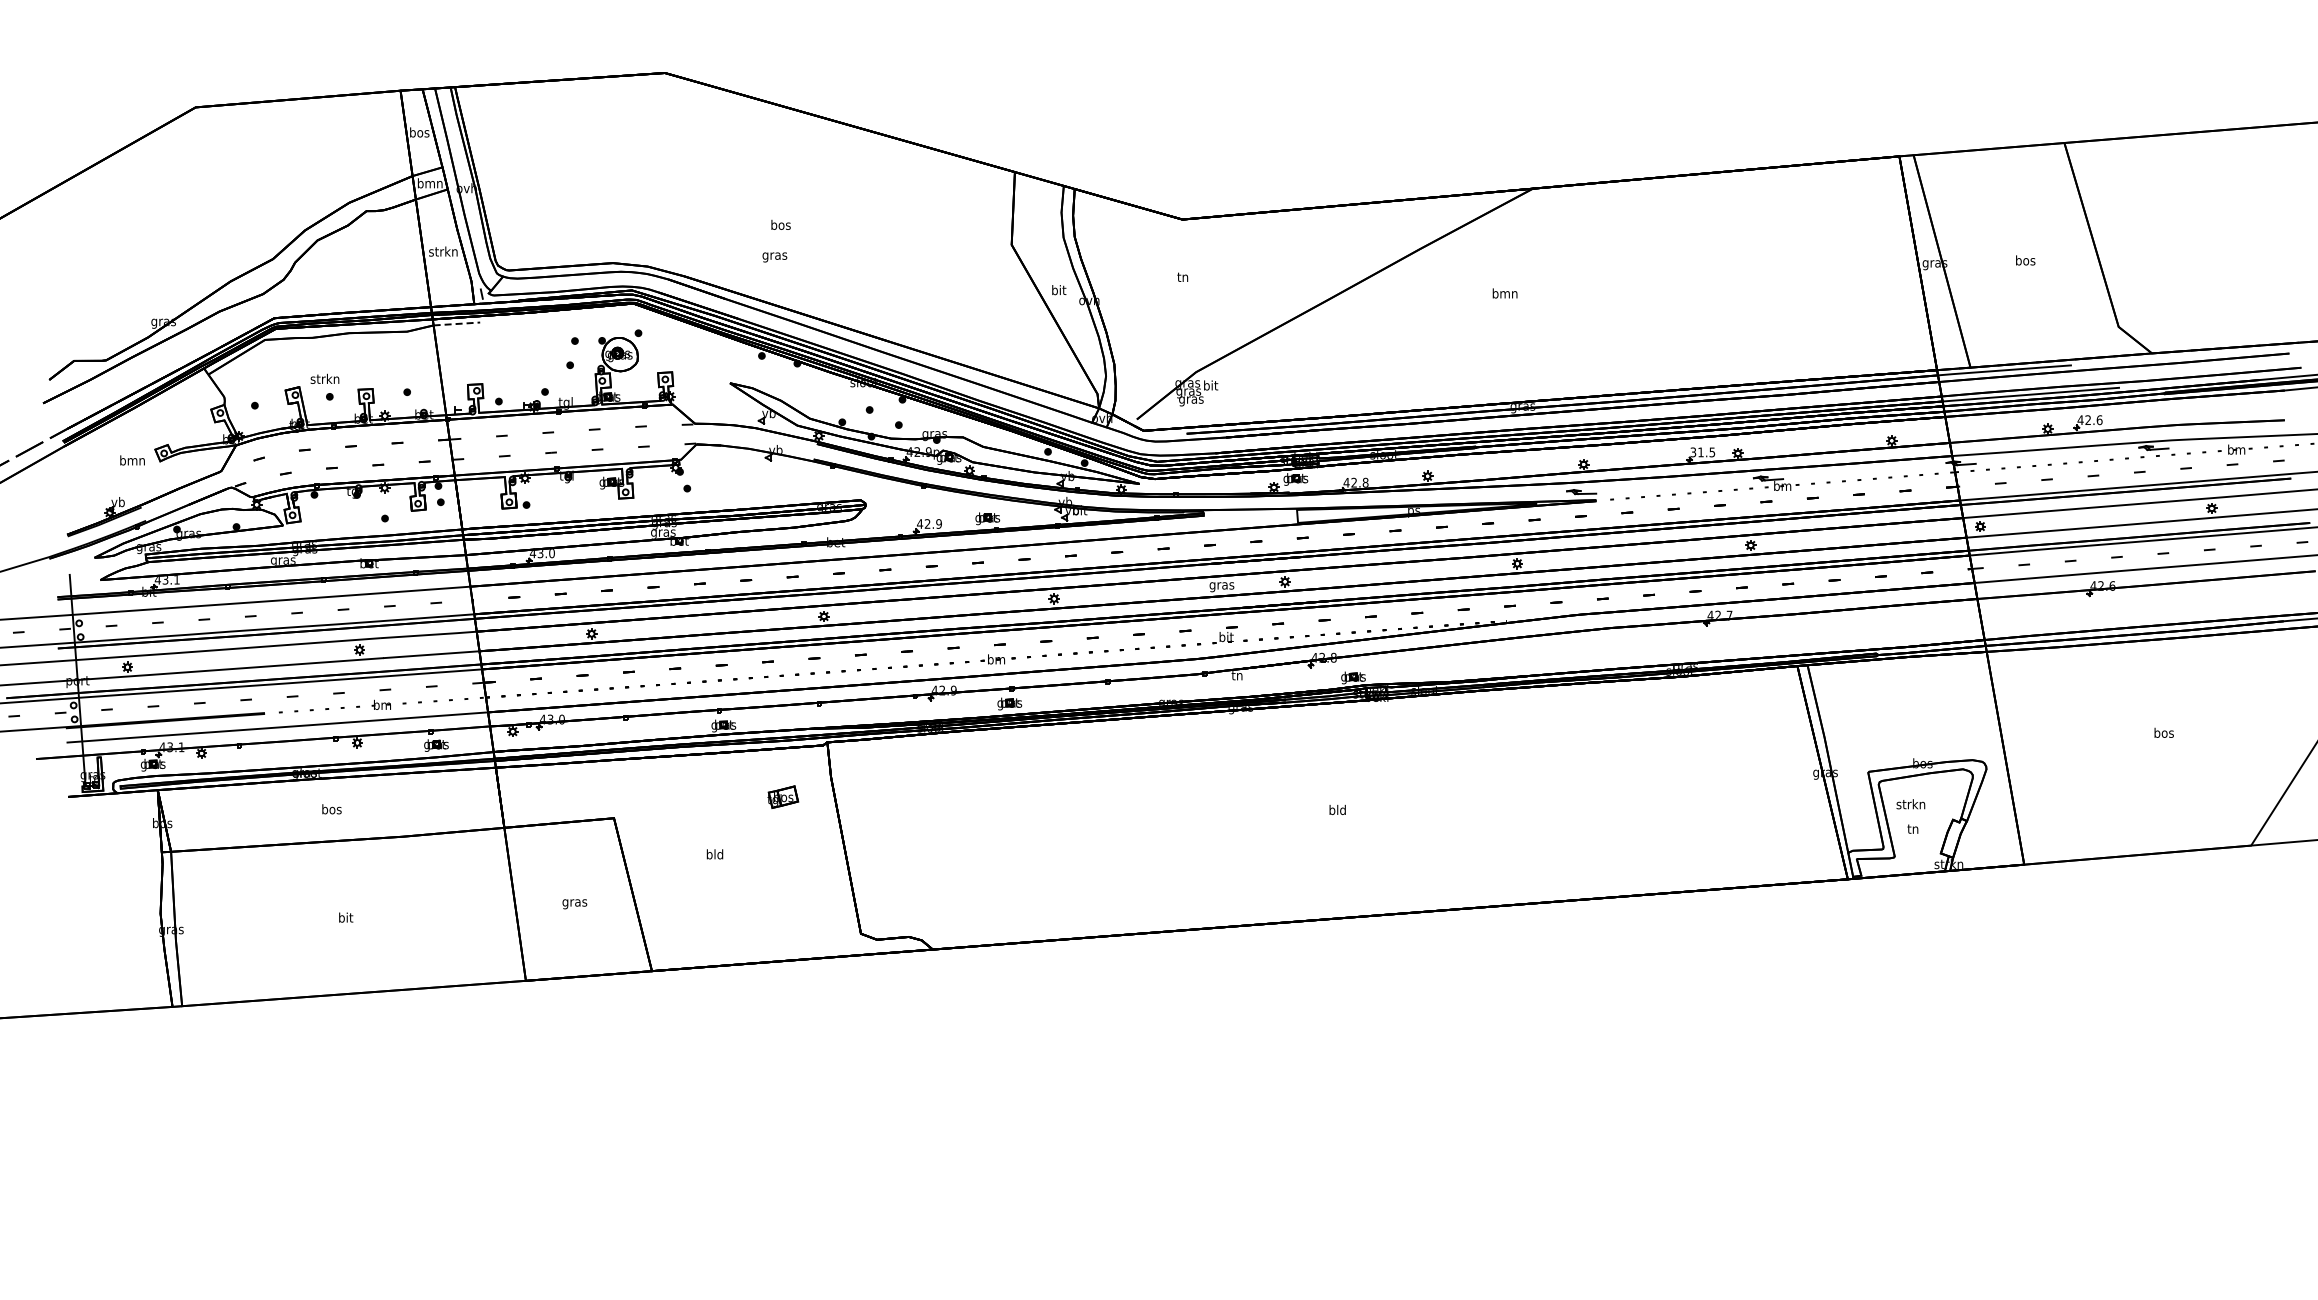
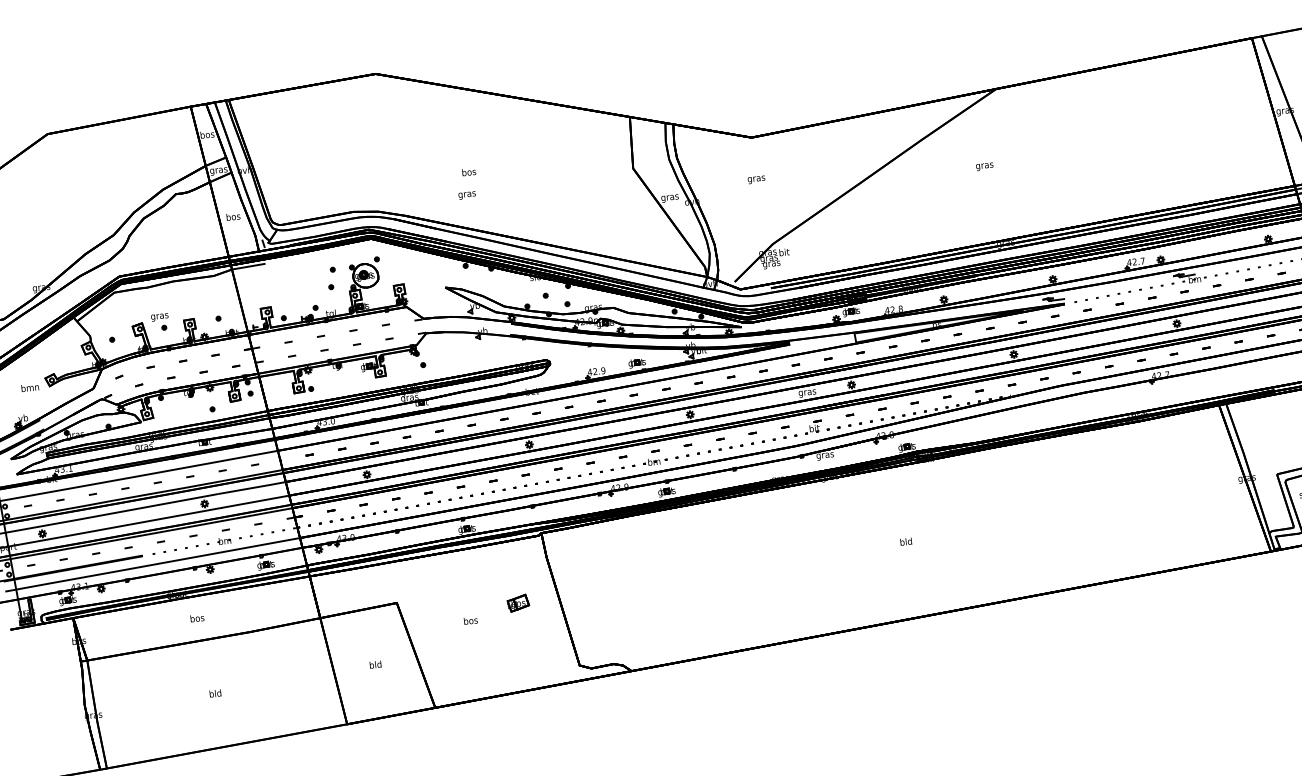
text: (429, 184) -> (218, 170), bmn -> gras
text: (443, 251) -> (233, 216), strkn -> bos
text: (1182, 278) -> (756, 179), tn -> gras
text: (1058, 291) -> (669, 197), bit -> gras
text: (1504, 294) -> (984, 165), bmn -> gras
line: (457, 323) -> (248, 266), dashed -> solid
text: (324, 379) -> (159, 316), strkn -> gras
text: (1702, 452) -> (1135, 261), 31.5 -> 42.7
text: (1237, 677) -> (825, 456), tn -> gras
part: (783, 796) -> (518, 602), moved
text: (714, 854) -> (470, 620), bld -> bos
text: (574, 902) -> (375, 665), gras -> bld
text: (345, 917) -> (215, 693), bit -> bld

